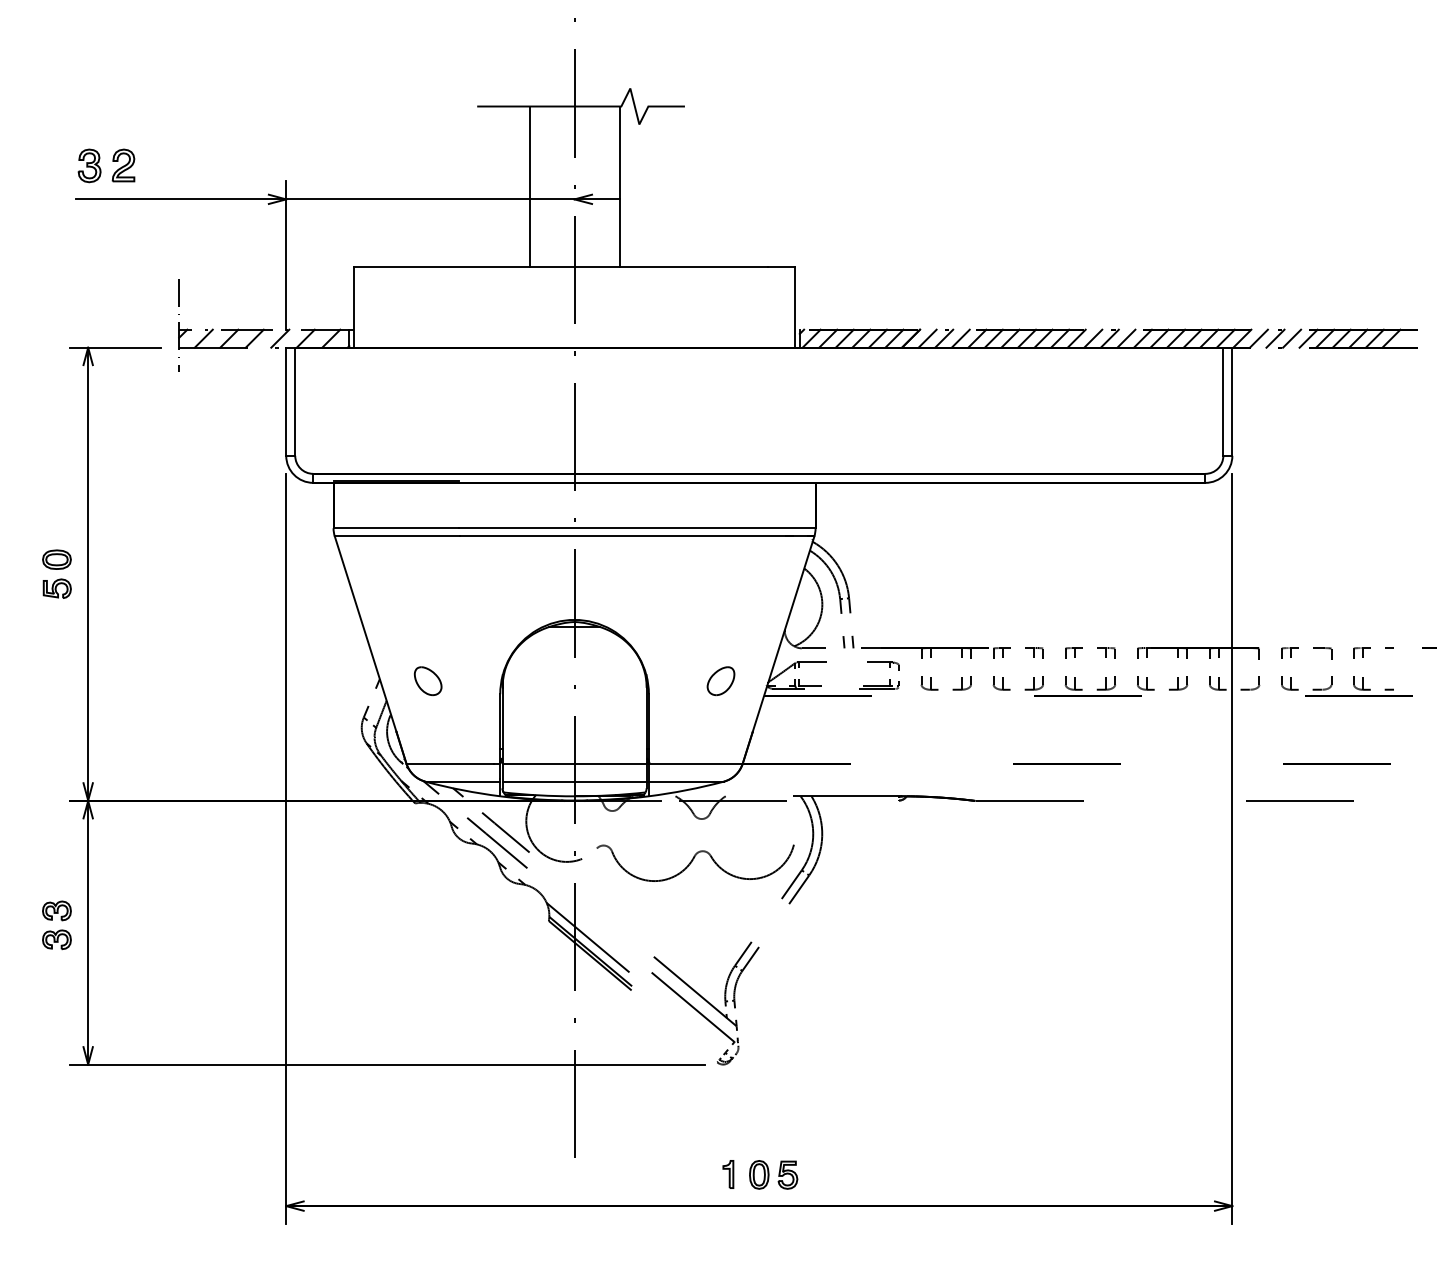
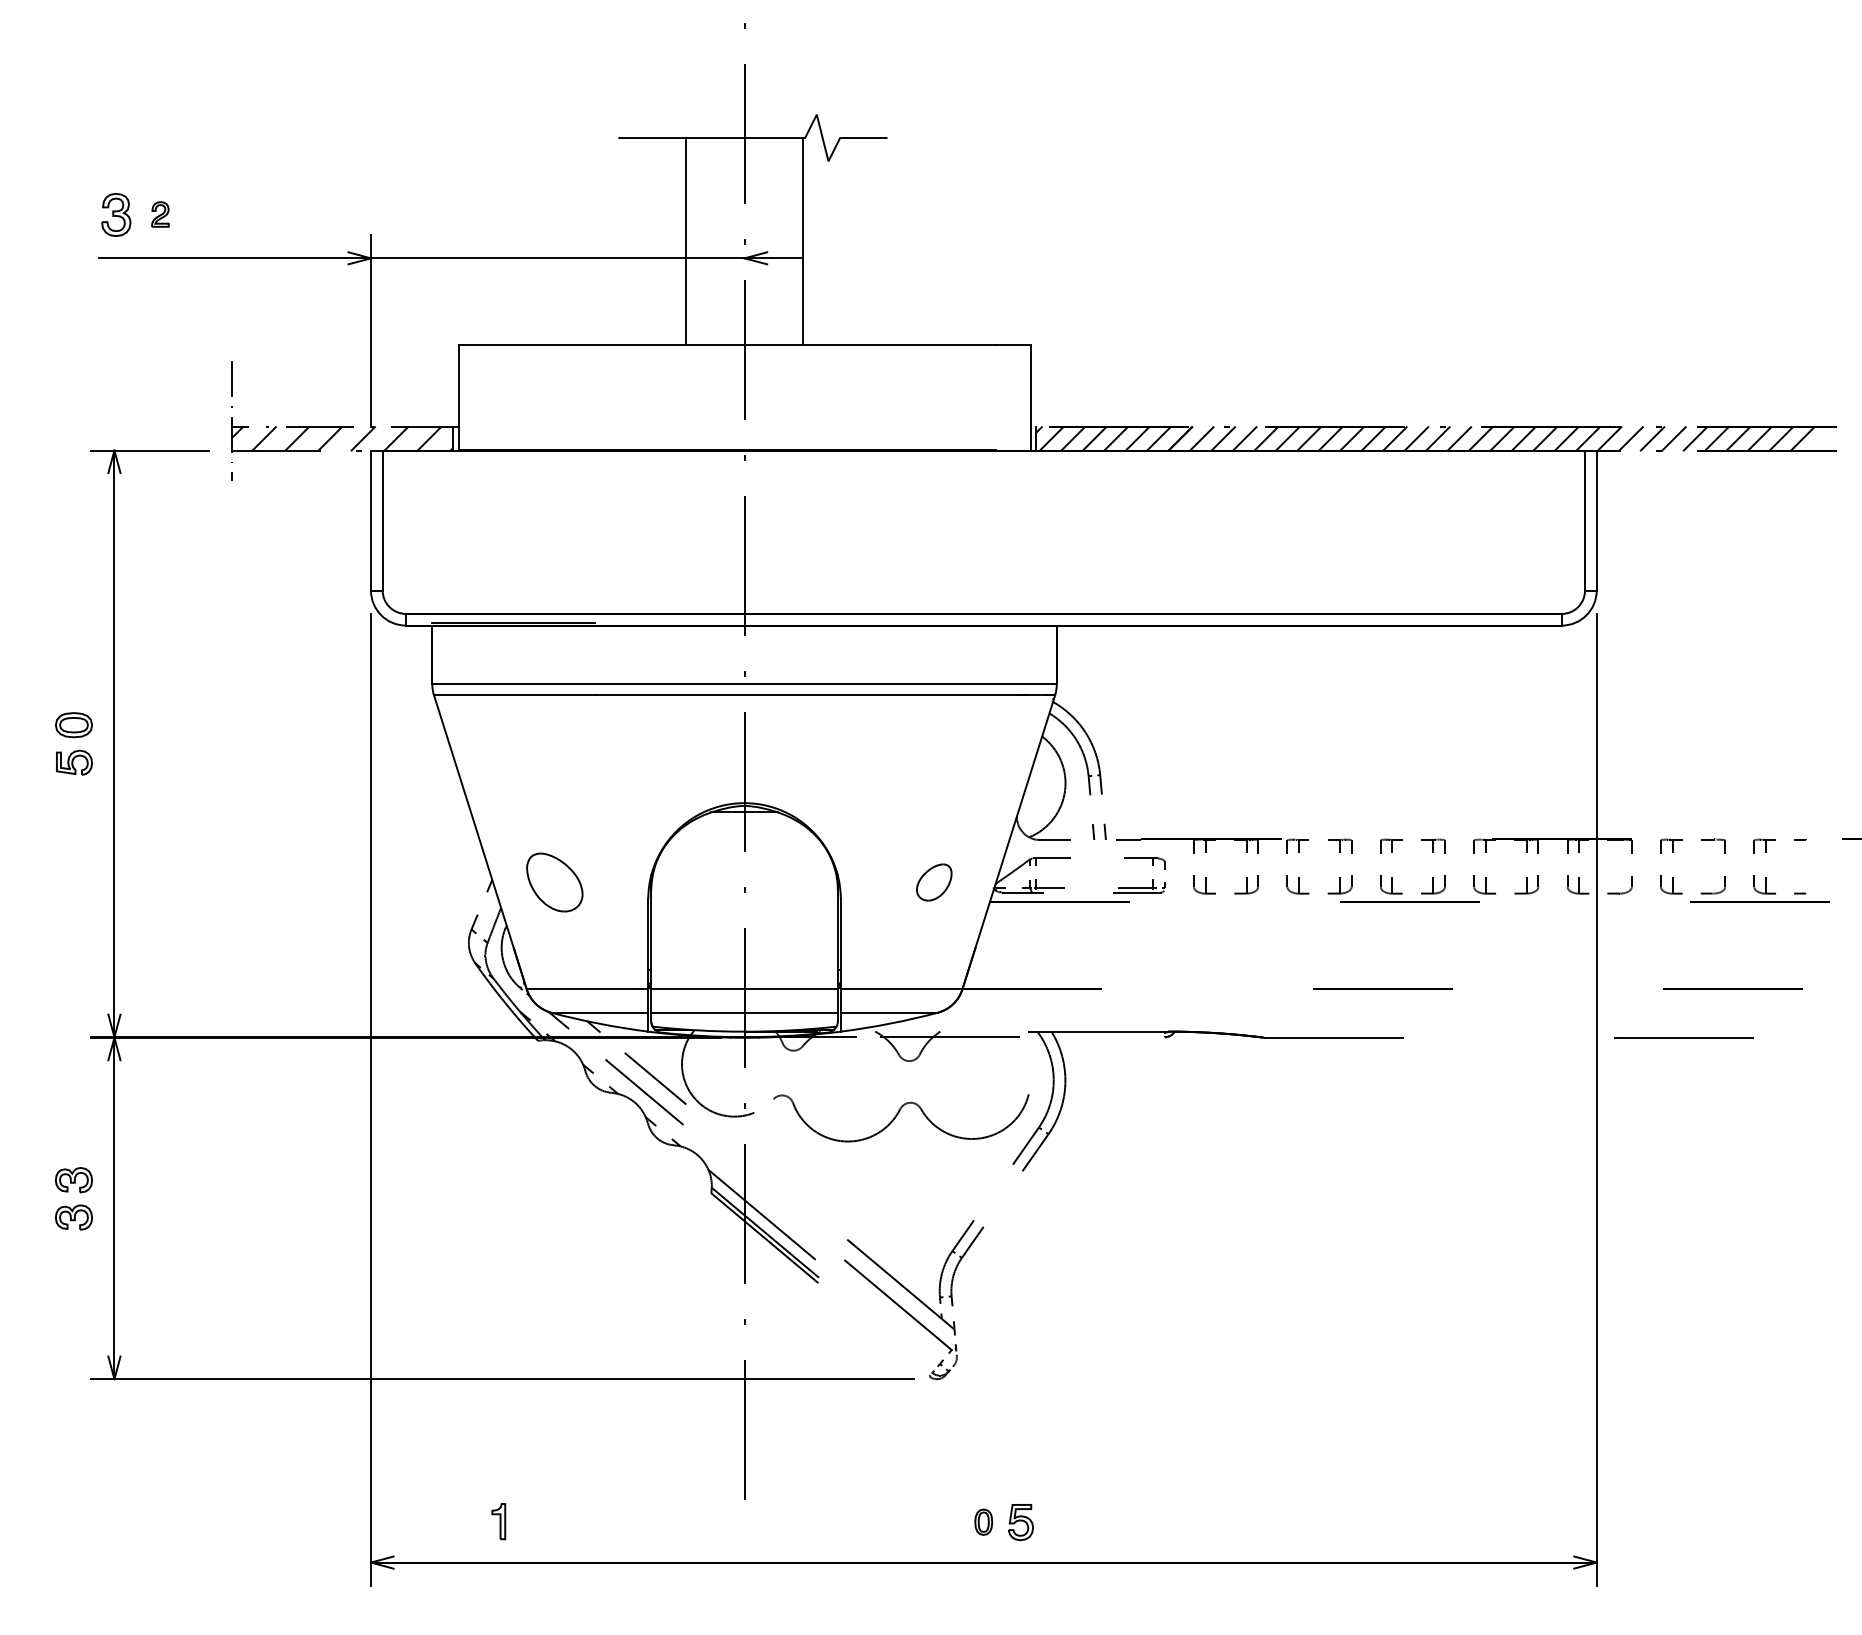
part: (123, 165) -> (160, 214), size x0.6
part: (427, 681) -> (554, 882), size x1.6
part: (728, 1174) -> (498, 1521), moved
part: (759, 1175) -> (983, 1522), size x0.7

